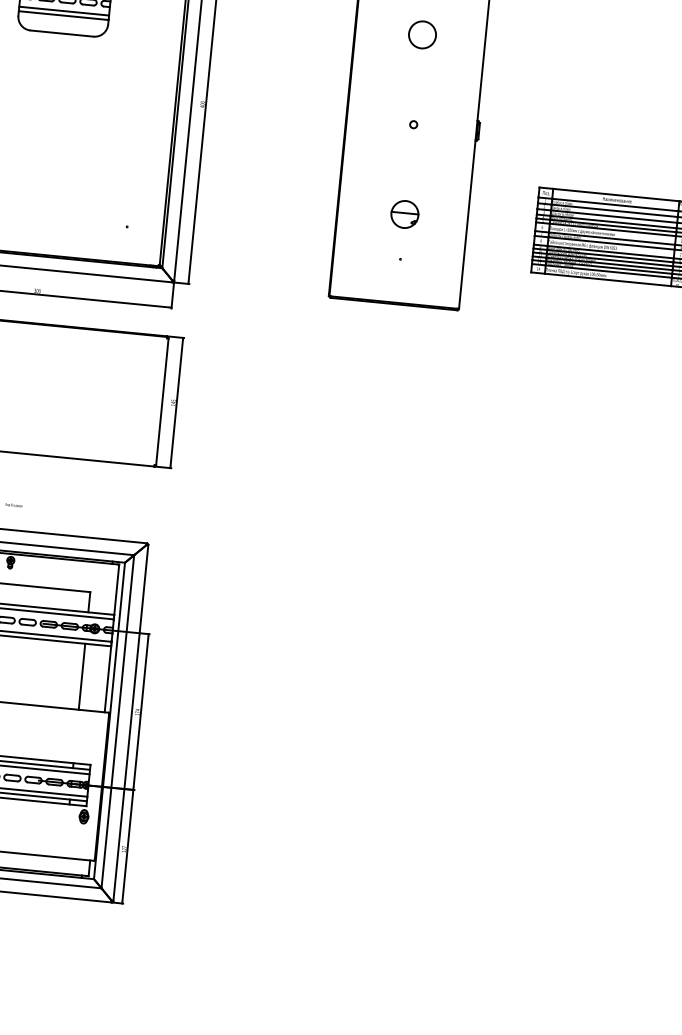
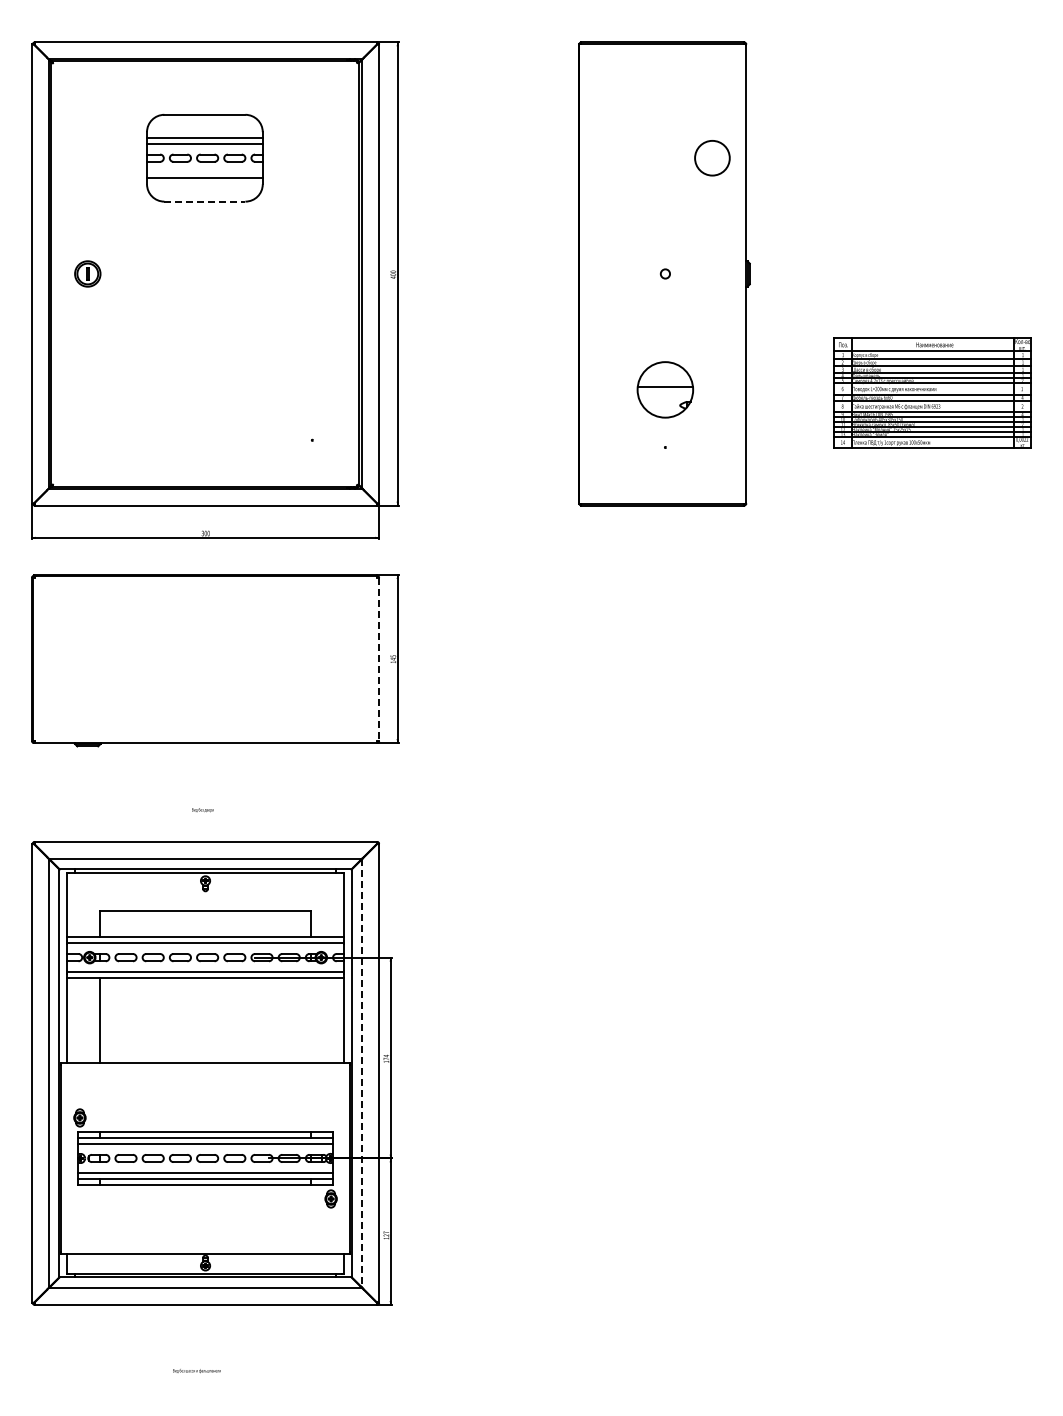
line: (63, 10) -> (204, 172), removed
line: (61, 33) -> (204, 201), solid -> dashed
circle: (422, 35) -> (712, 158), moved
part: (404, 214) -> (665, 389), size x1.6
line: (162, 402) -> (379, 659), solid -> dashed
line: (82, 676) -> (311, 1019), removed
line: (117, 721) -> (362, 1073), solid -> dashed

